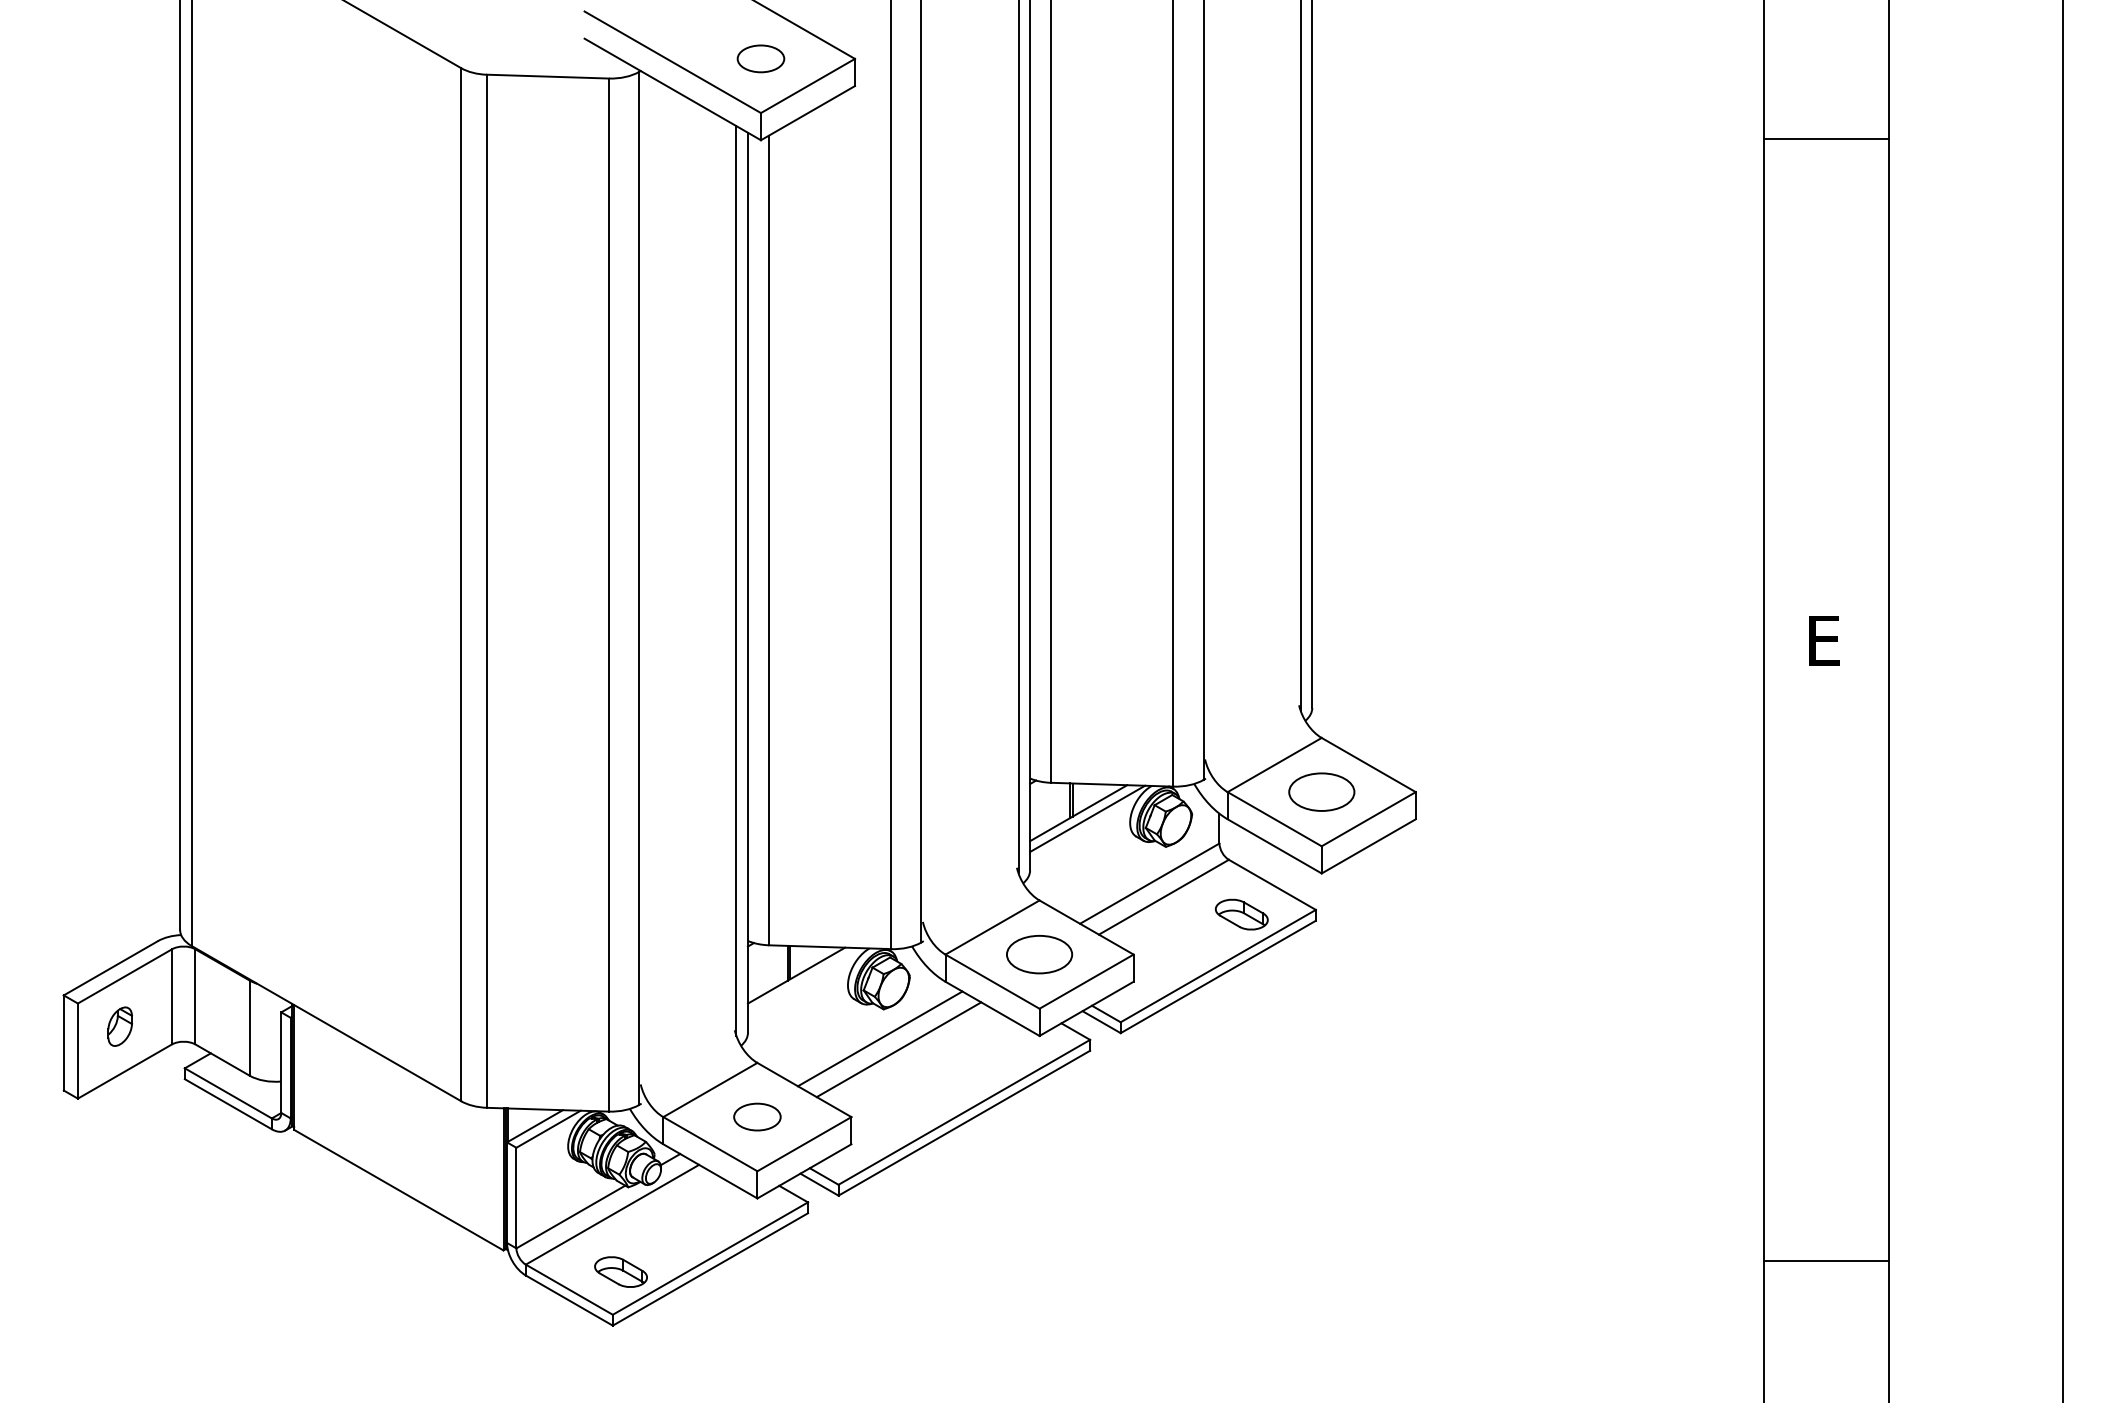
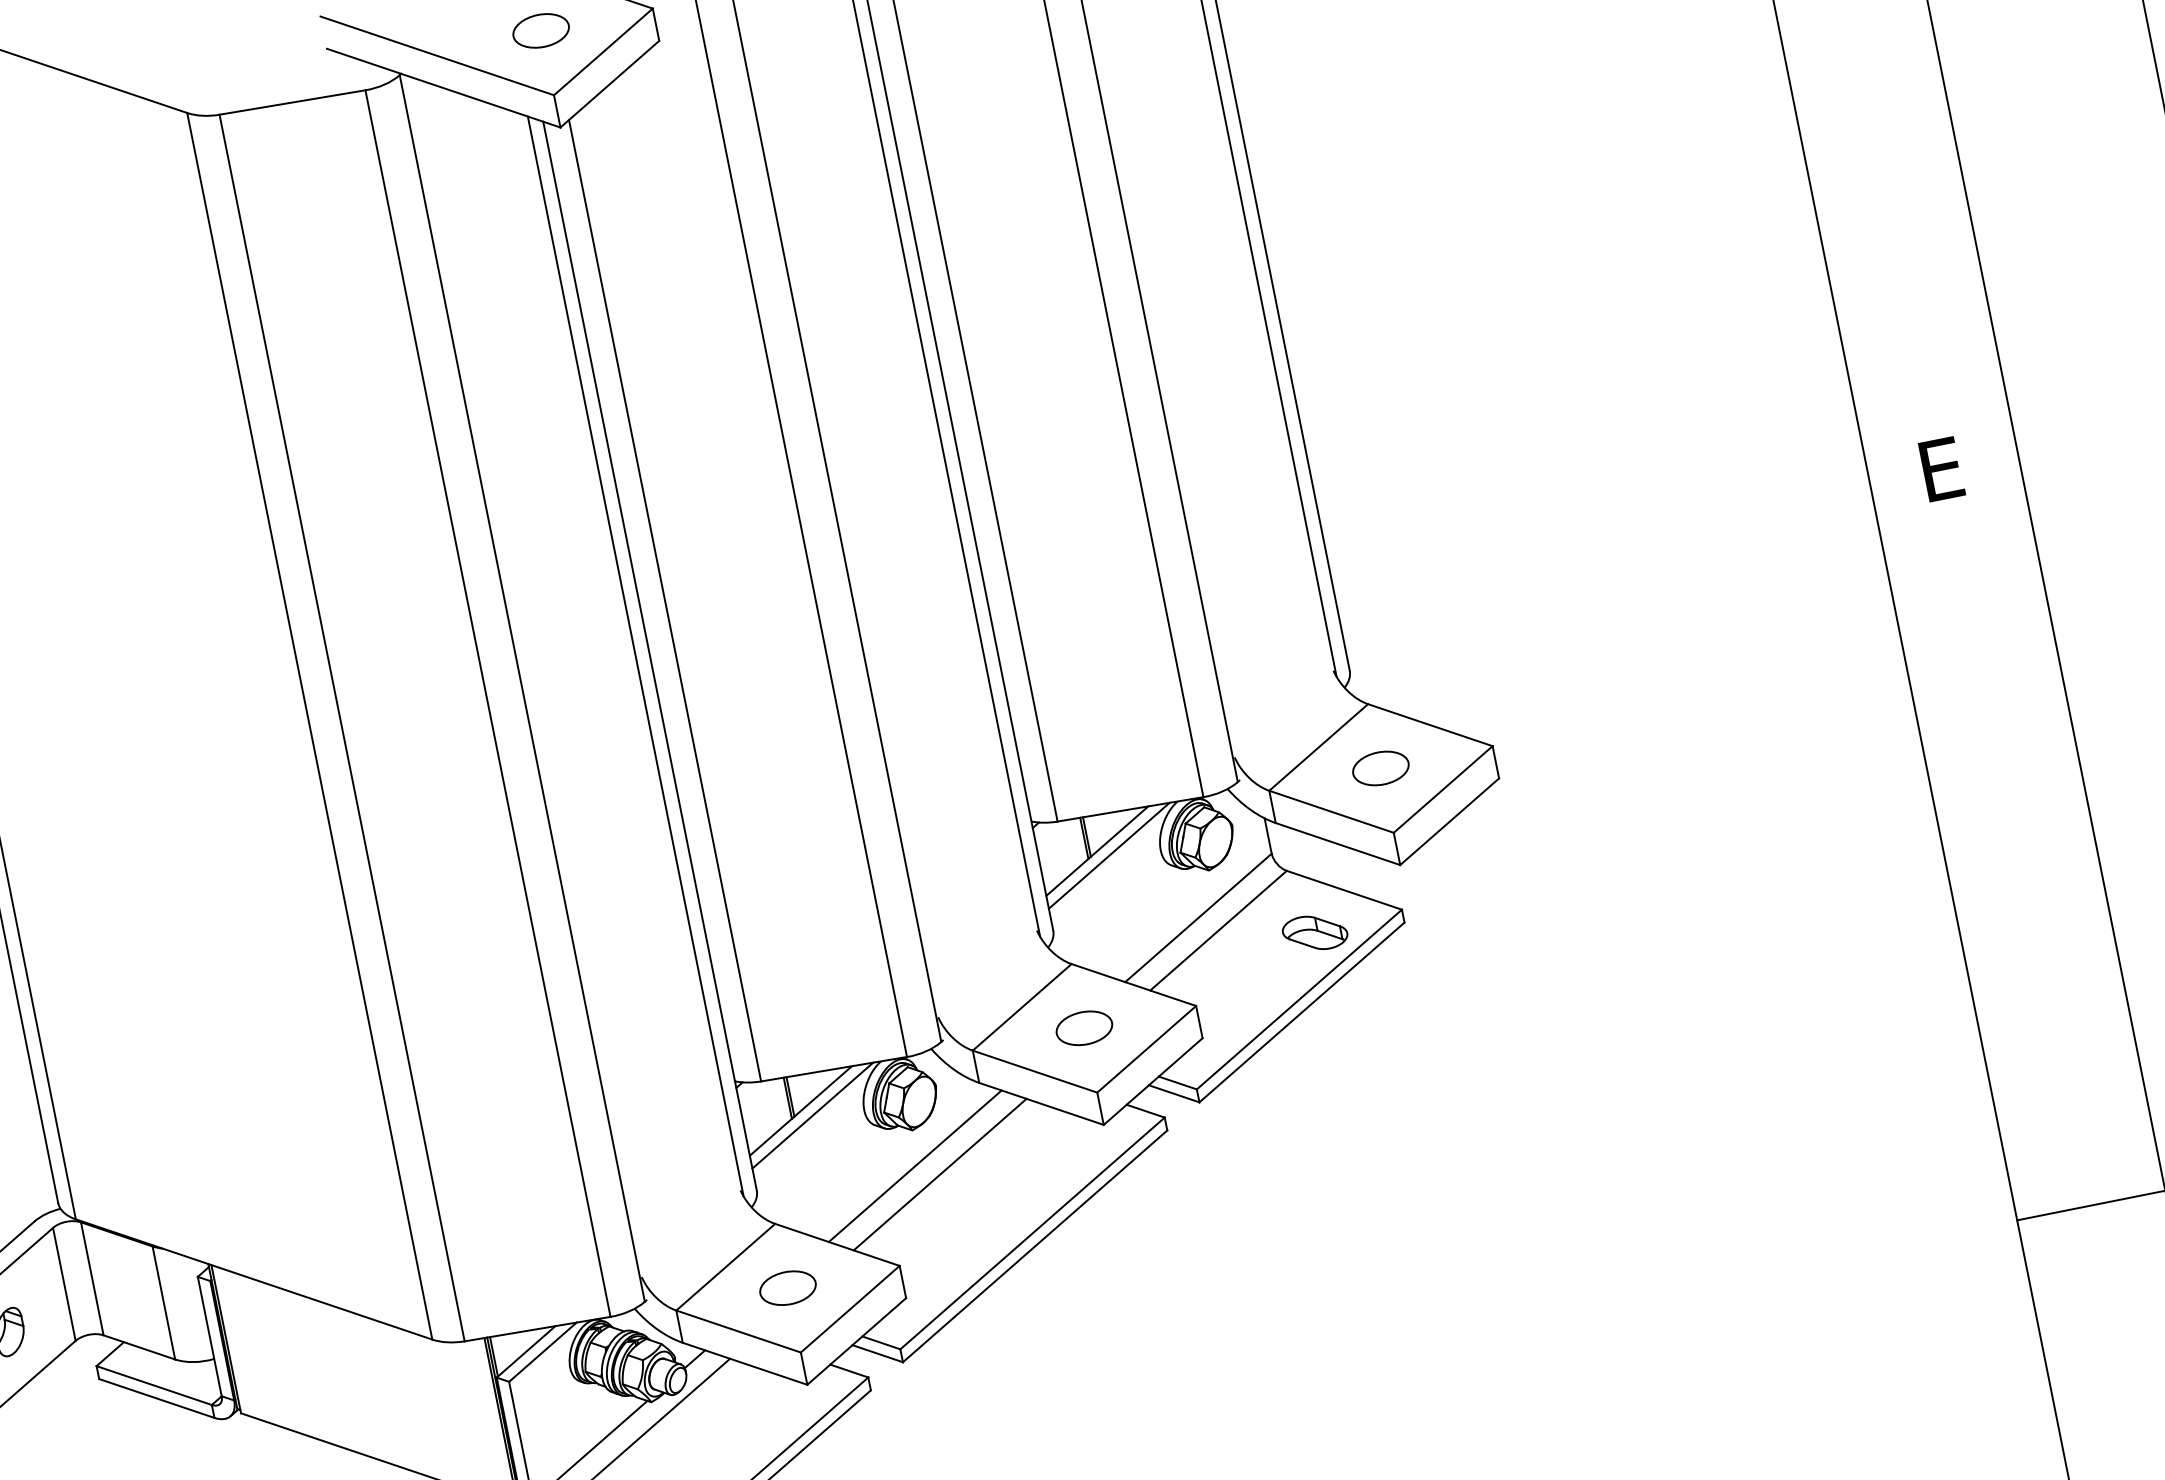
part: (1321, 791) -> (1380, 767), size x0.71
part: (1039, 954) -> (1084, 1028), size x0.71
line: (804, 981) -> (811, 1116), added

